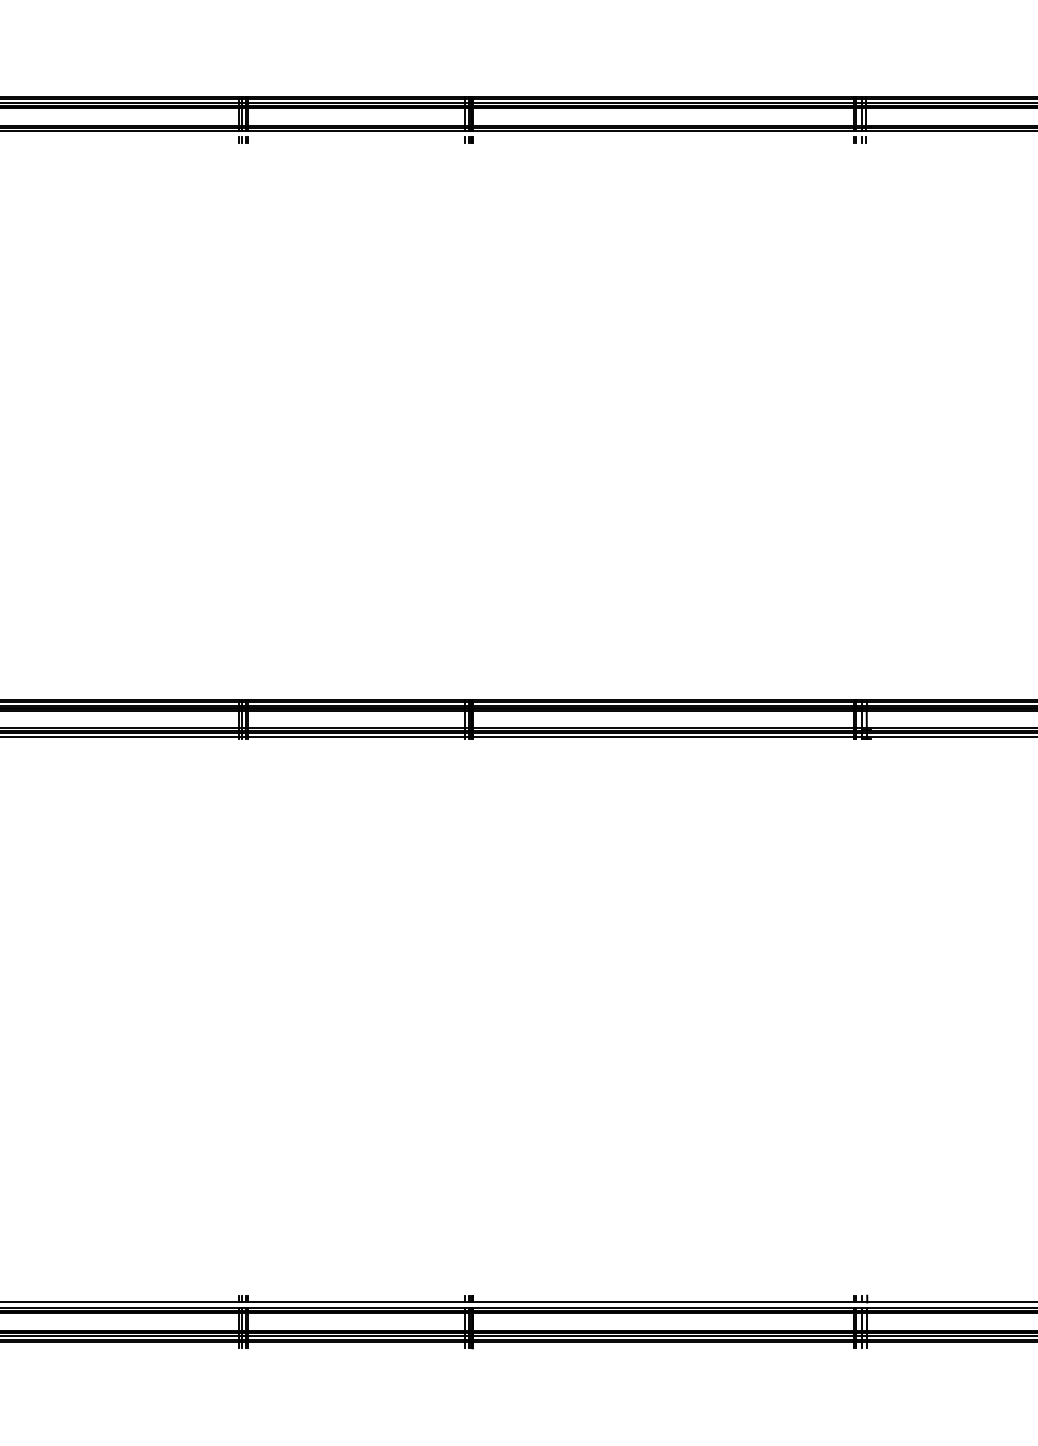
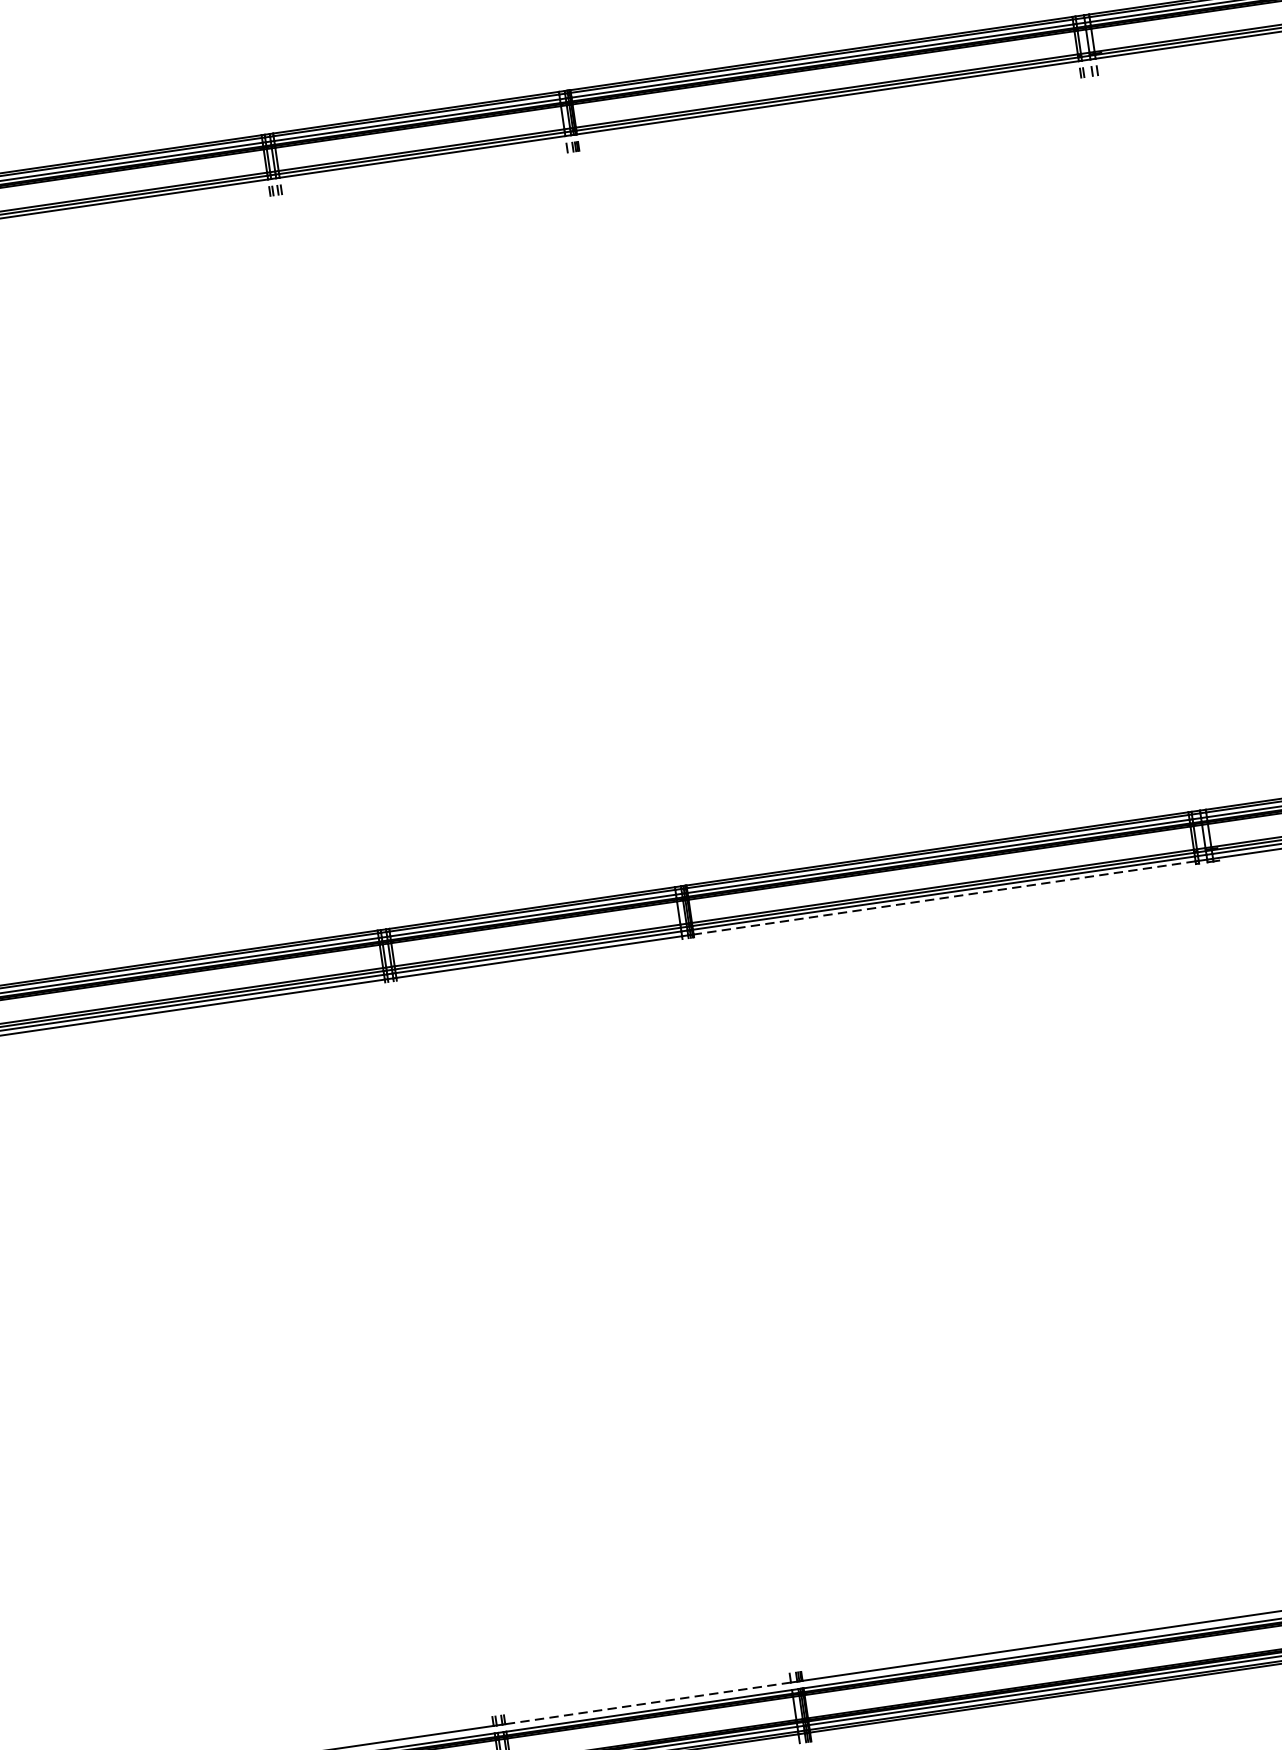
line: (662, 737) -> (943, 898), solid -> dashed
line: (355, 1302) -> (647, 1703), solid -> dashed

